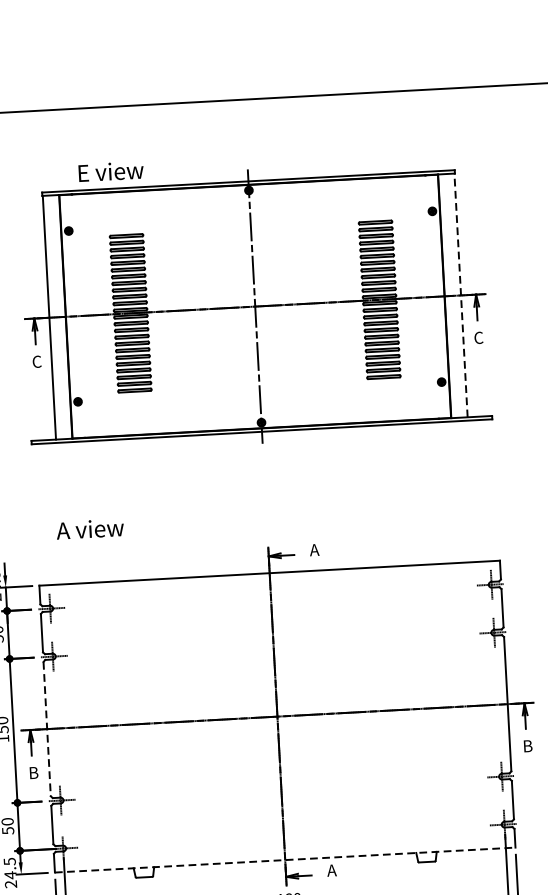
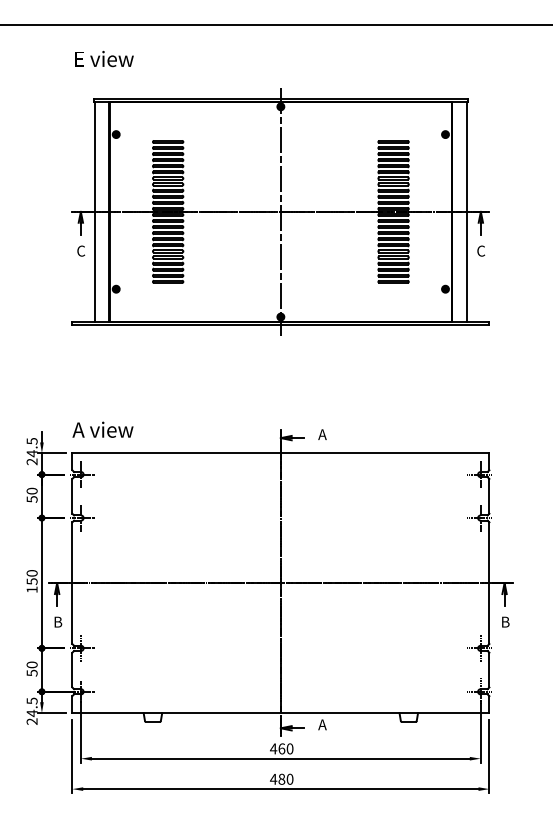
text: (111, 171) -> (104, 58), moved
line: (461, 294) -> (467, 211), dashed -> solid
text: (89, 528) -> (102, 429), moved
line: (47, 729) -> (72, 583), dashed -> solid
line: (284, 860) -> (280, 713), dashed -> solid

